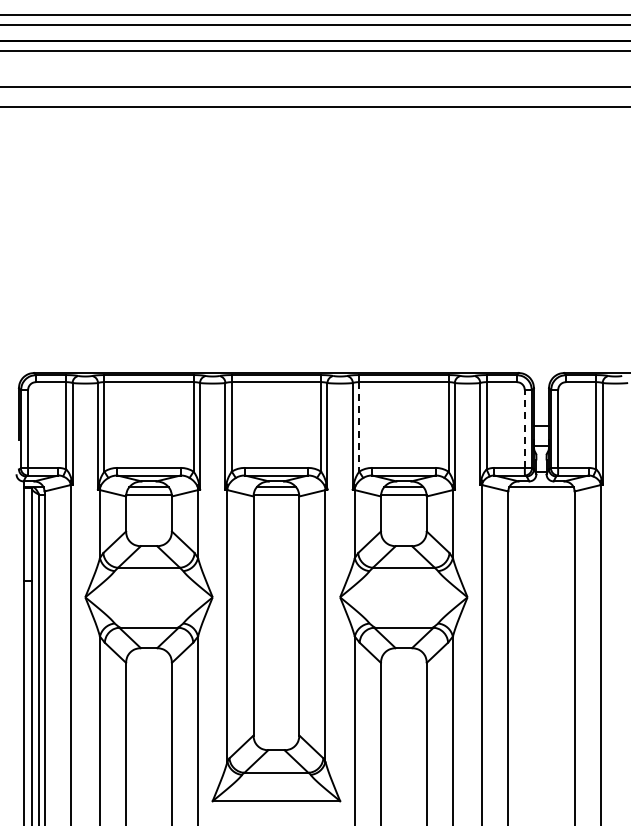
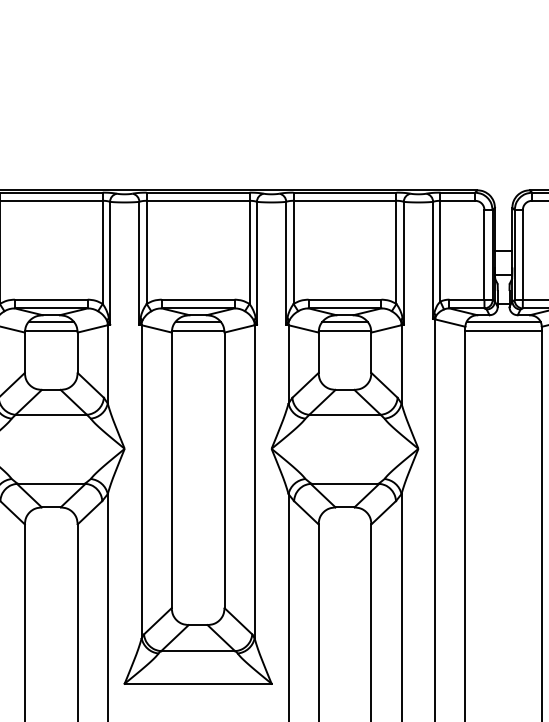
line: (359, 426) -> (293, 251), dashed -> solid
line: (524, 429) -> (484, 255), dashed -> solid
line: (541, 494) -> (503, 330), added

